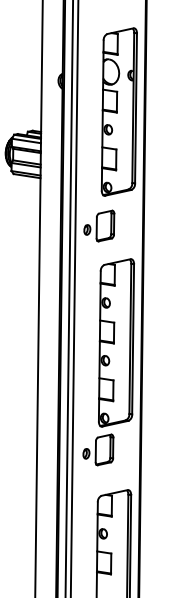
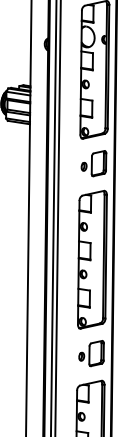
part: (99, 225) -> (94, 163), moved
part: (98, 449) -> (91, 353), moved

